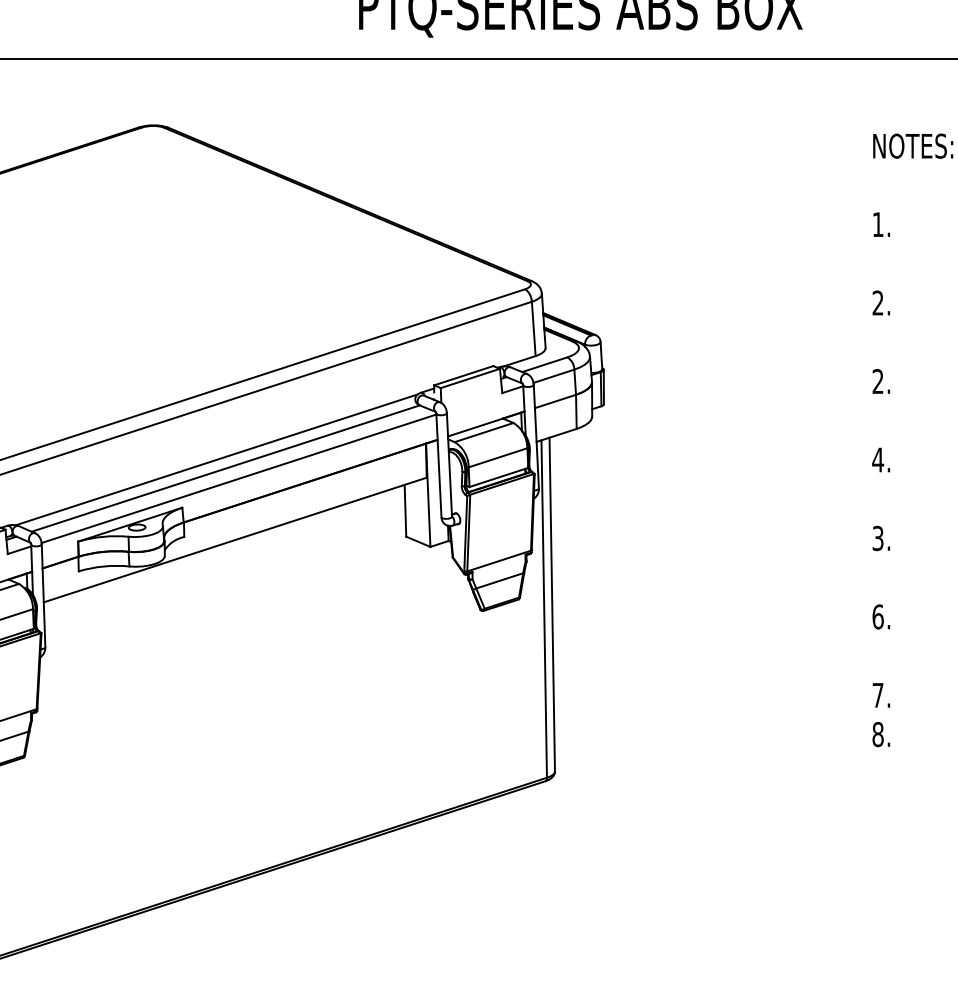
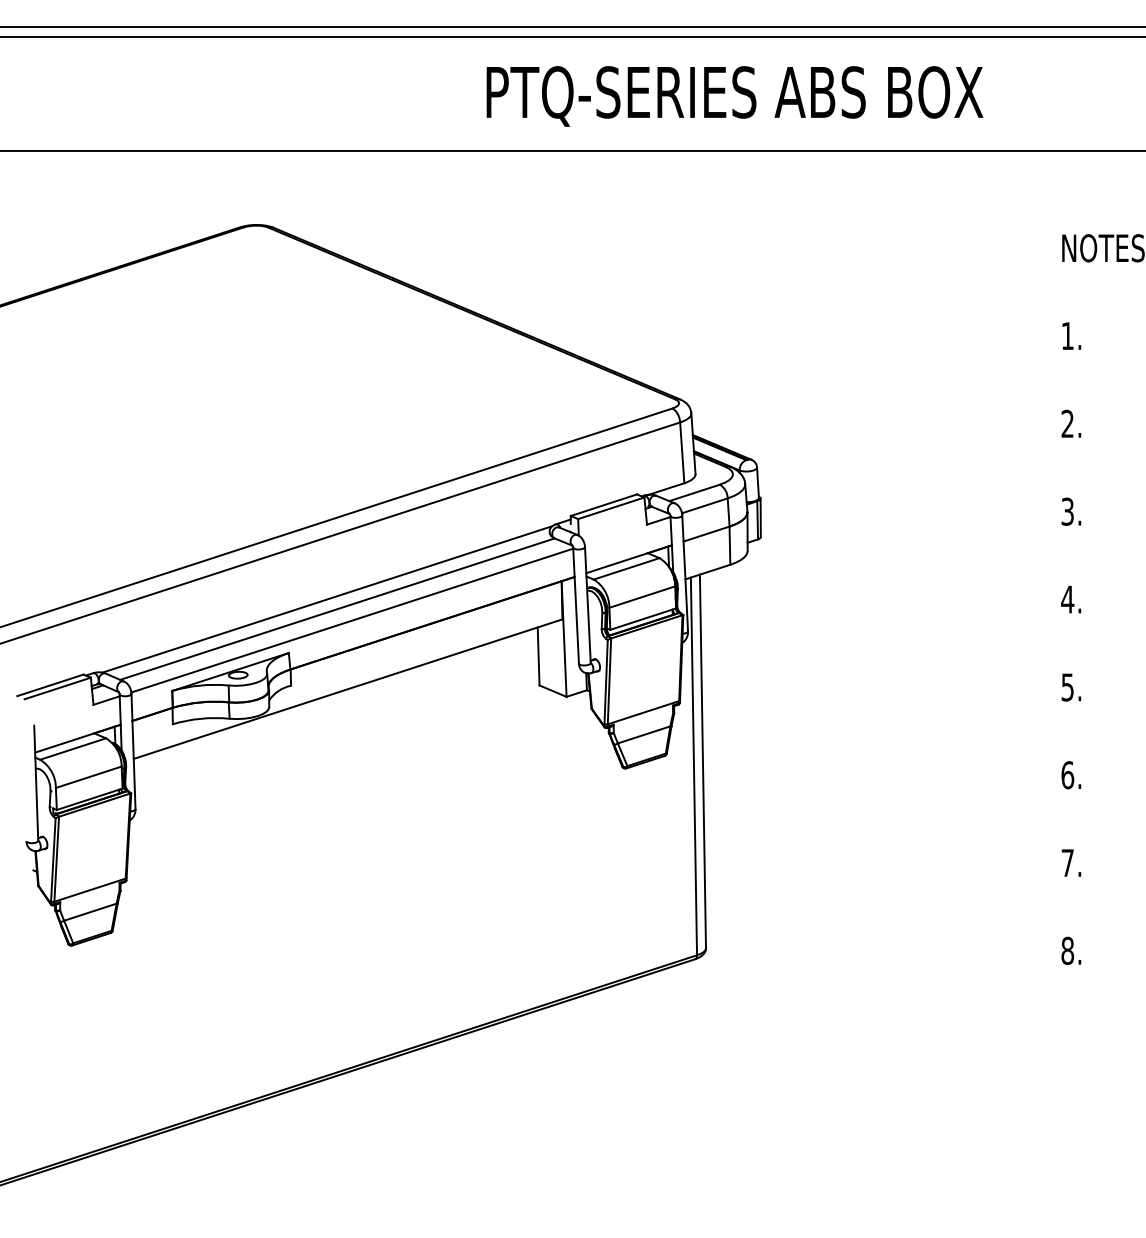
text: (877, 381) -> (1067, 511), 2. -> 3.
text: (877, 537) -> (1067, 686), 3. -> 5.
text: (881, 734) -> (1071, 950), moved

